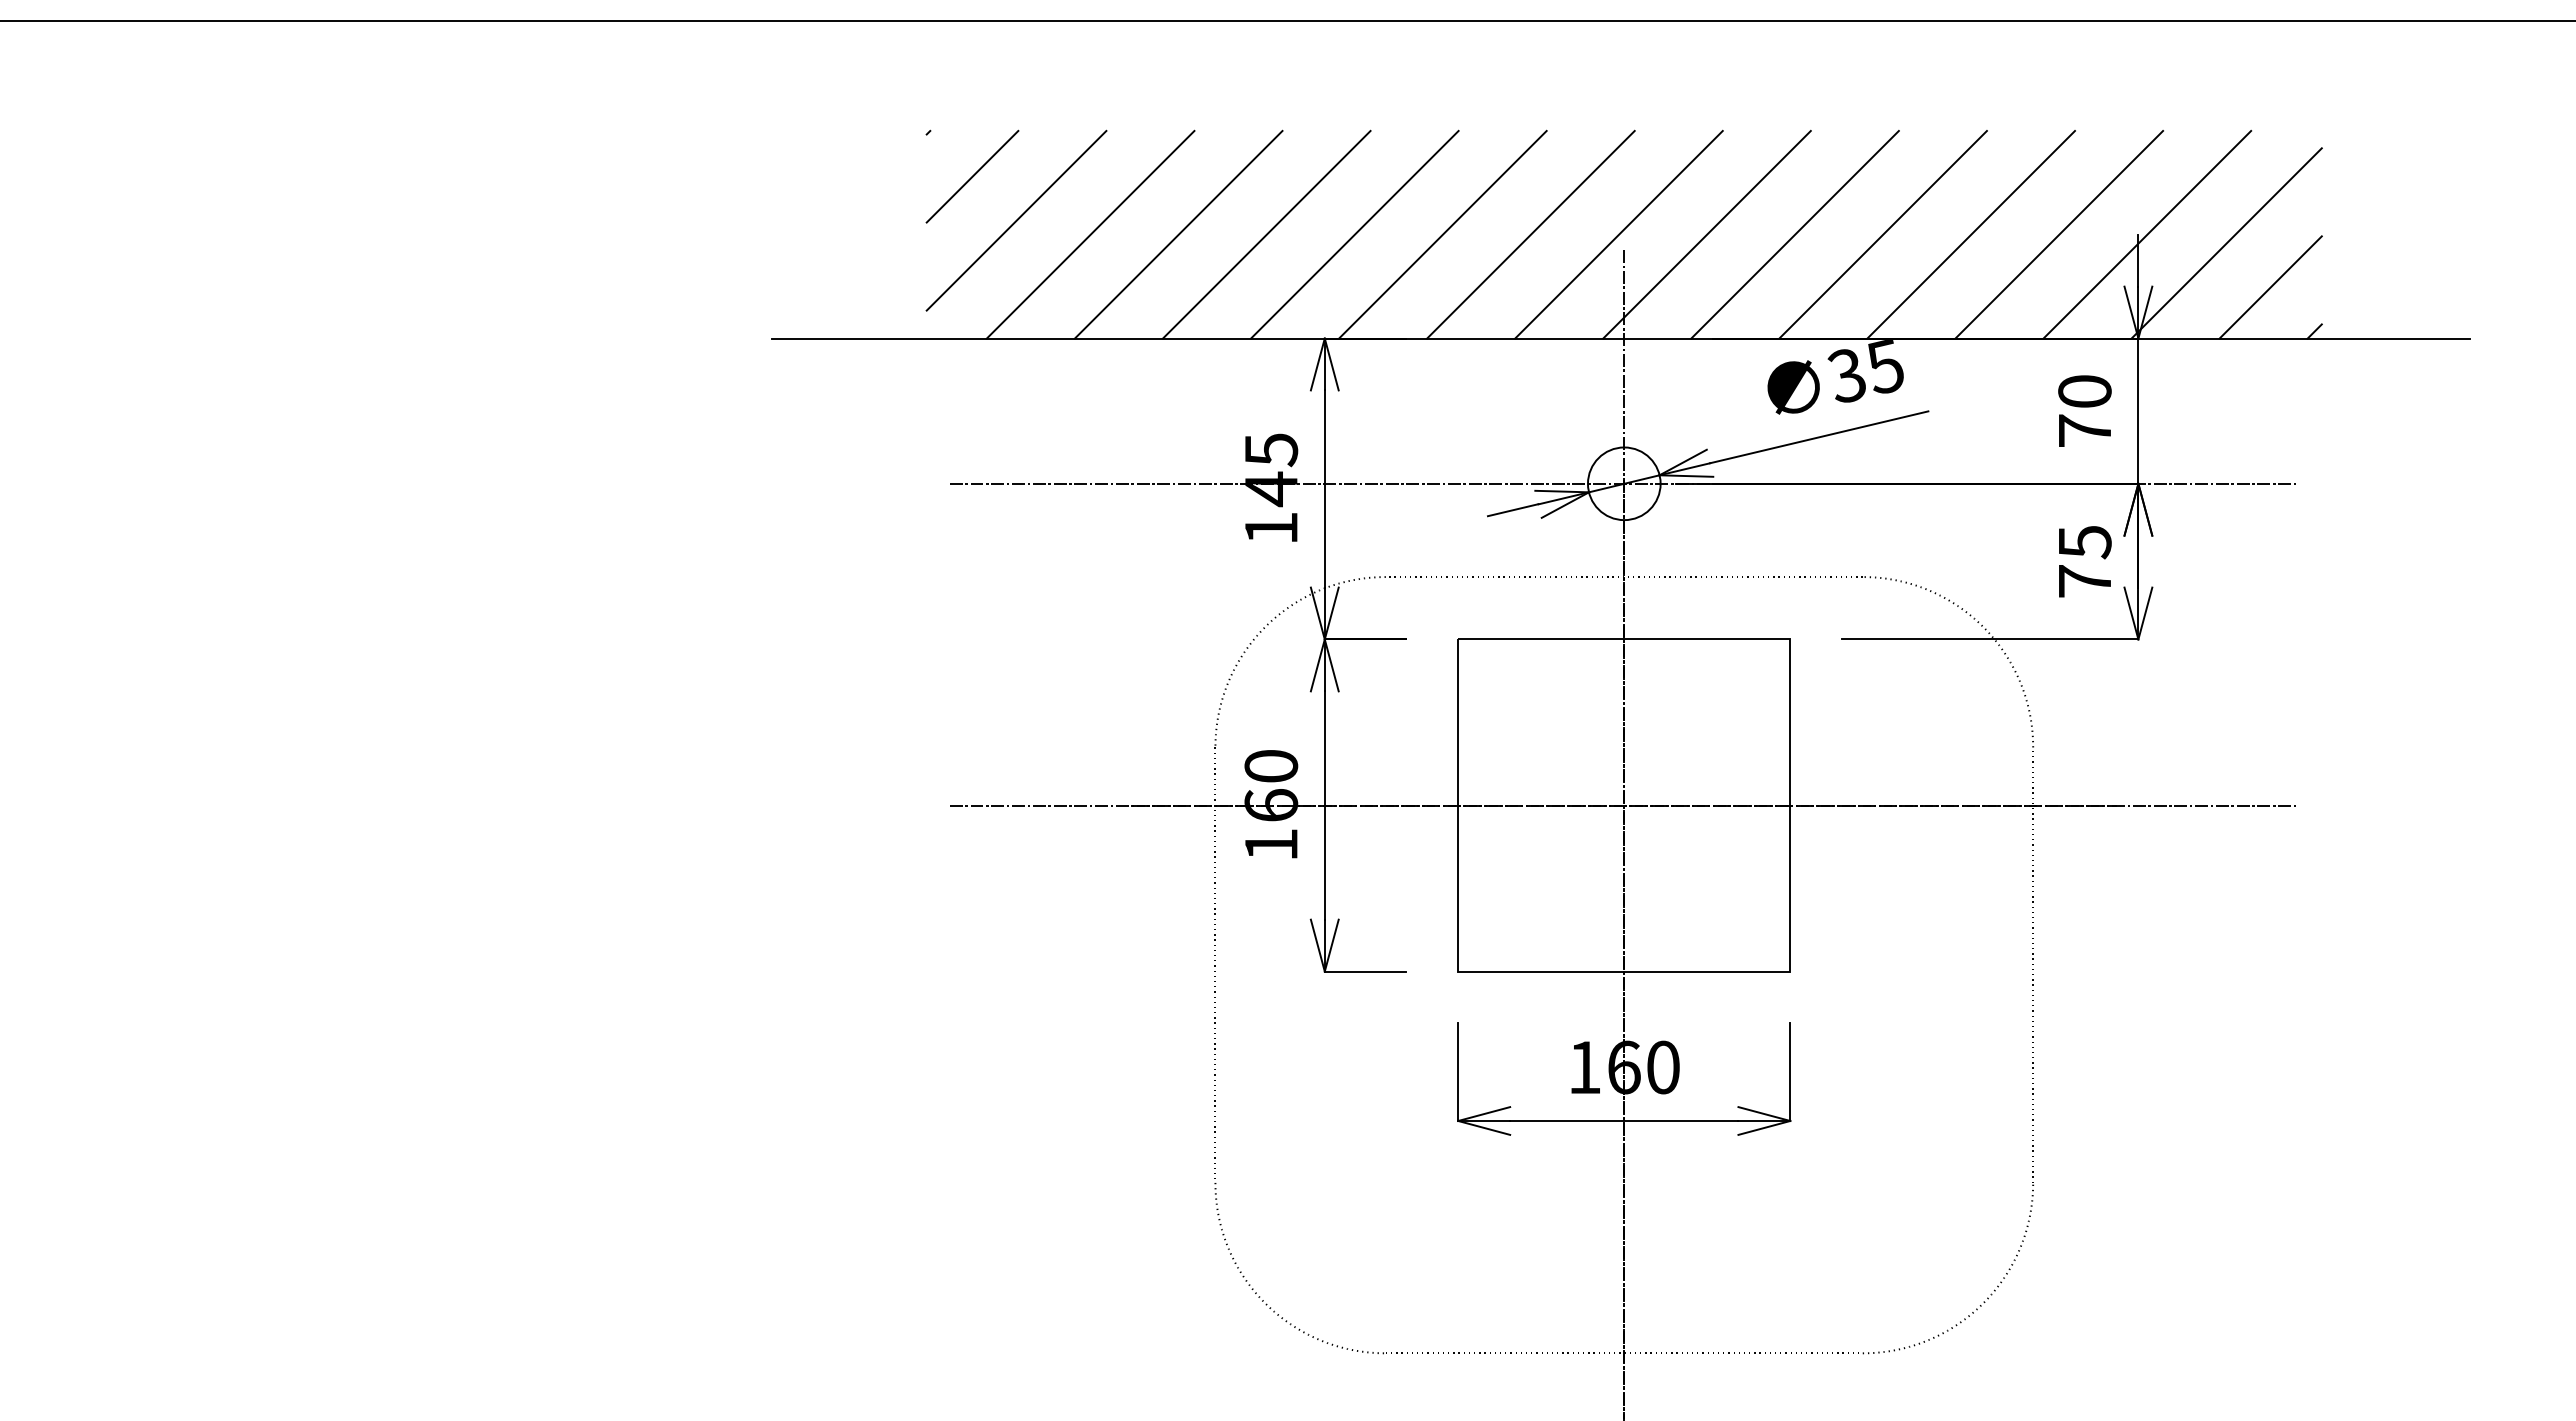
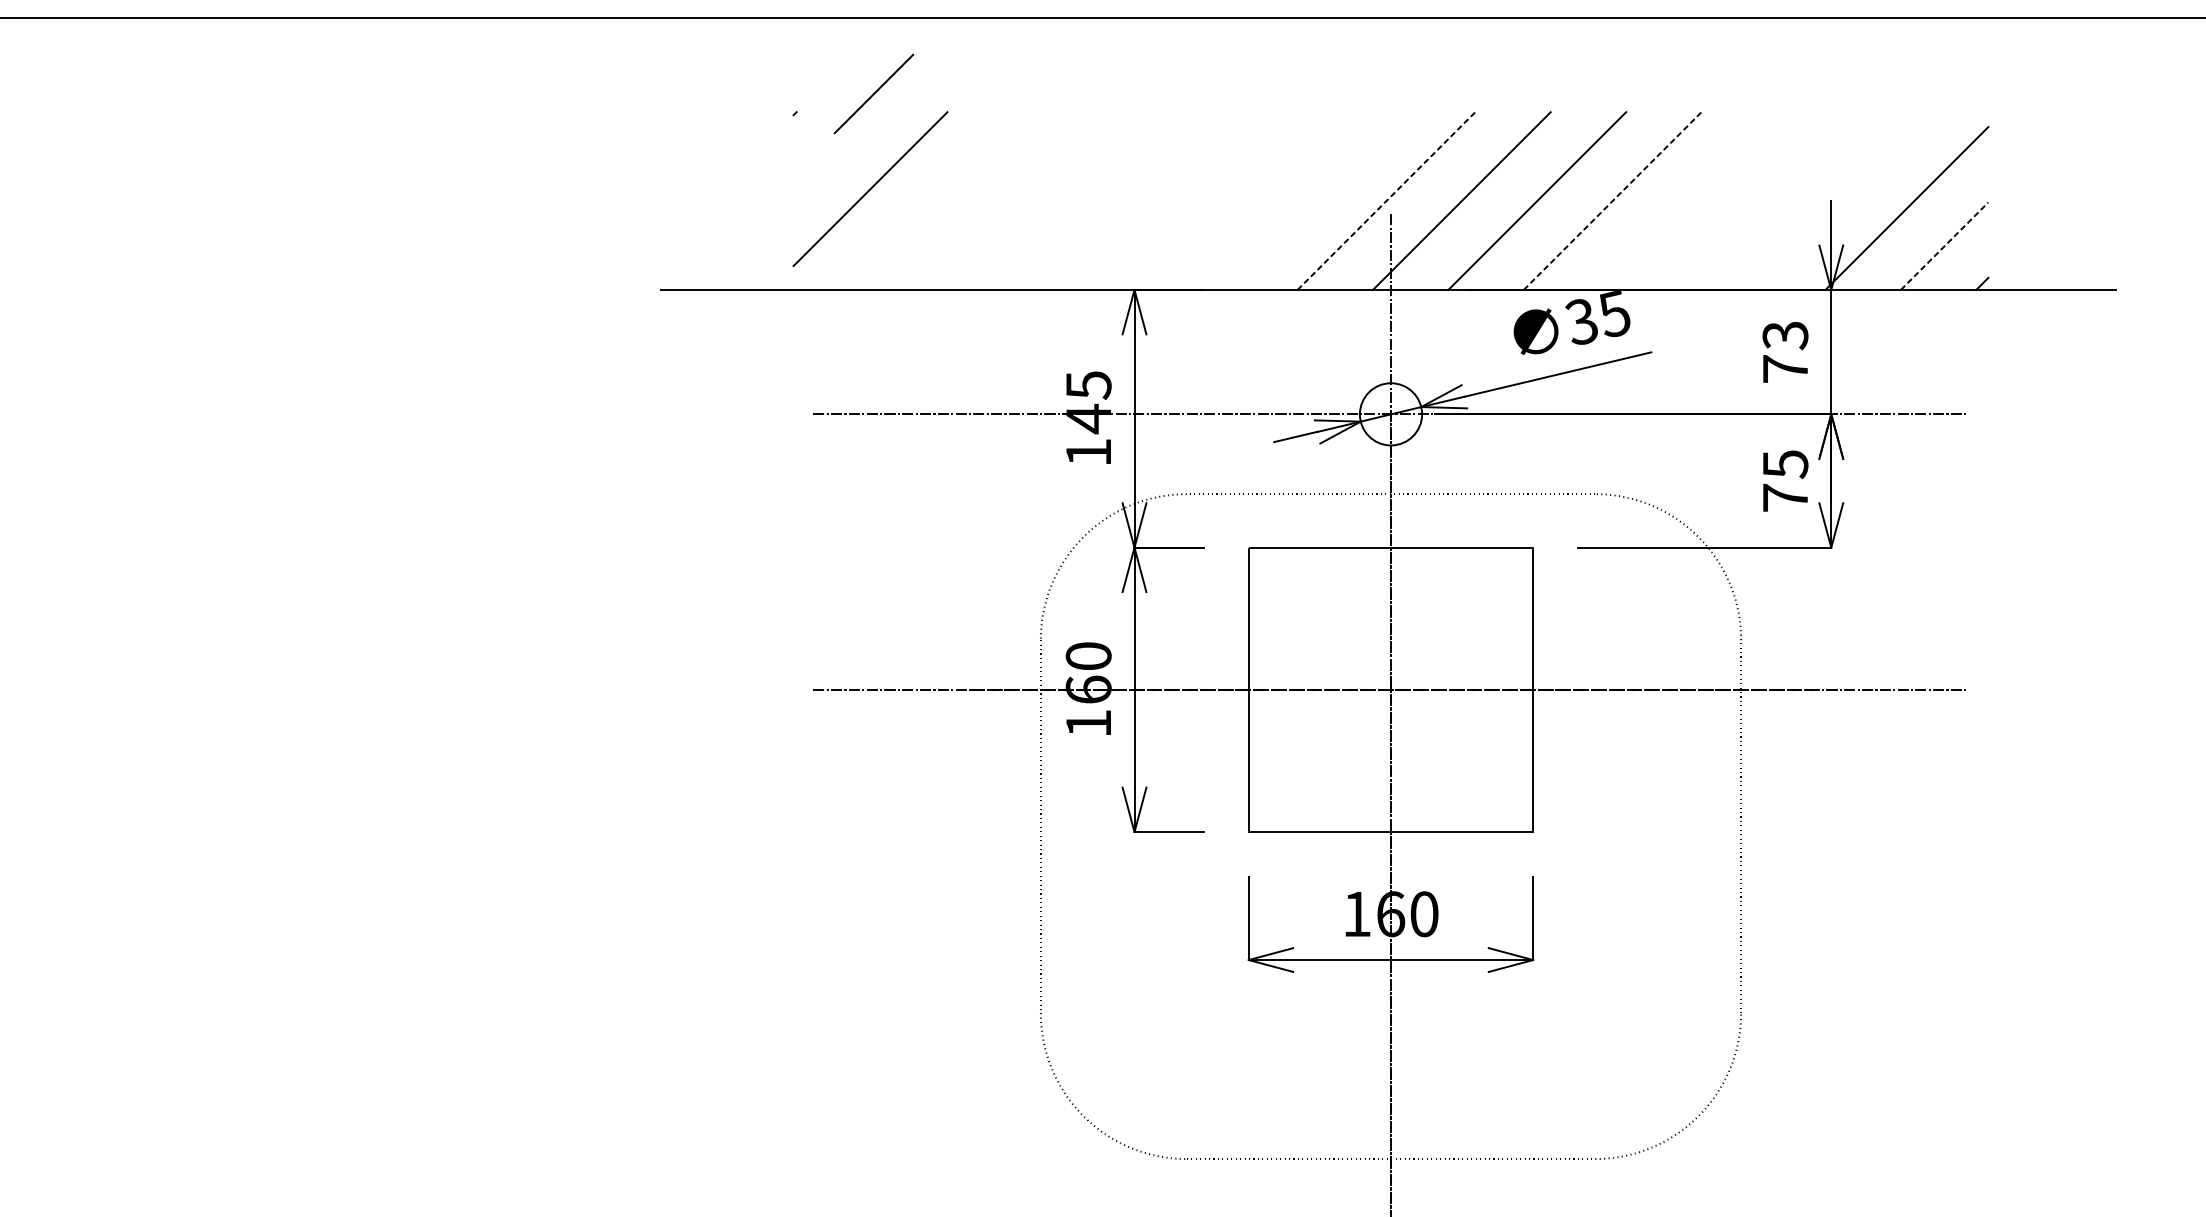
line: (972, 176) -> (873, 93), moved
line: (1090, 234) -> (933, 200), removed
line: (1178, 234) -> (1009, 200), removed
line: (1266, 234) -> (1084, 200), removed
line: (1354, 234) -> (1159, 200), removed
line: (1442, 234) -> (1235, 200), removed
line: (1530, 234) -> (1310, 200), removed
line: (1619, 234) -> (1386, 200), solid -> dashed
line: (1883, 234) -> (1612, 200), solid -> dashed
line: (1971, 234) -> (1688, 200), removed
line: (2059, 234) -> (1763, 200), removed
line: (2147, 234) -> (1839, 200), removed
line: (2271, 287) -> (1945, 246), solid -> dashed
text: (2084, 391) -> (1785, 335), 70 -> 73

